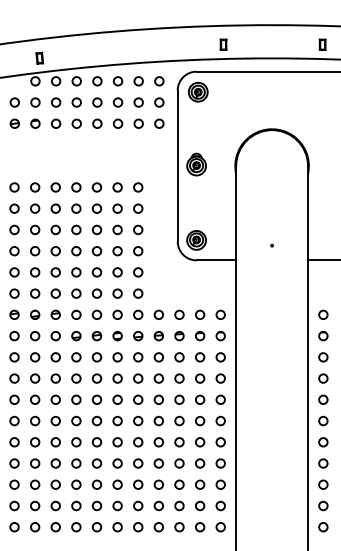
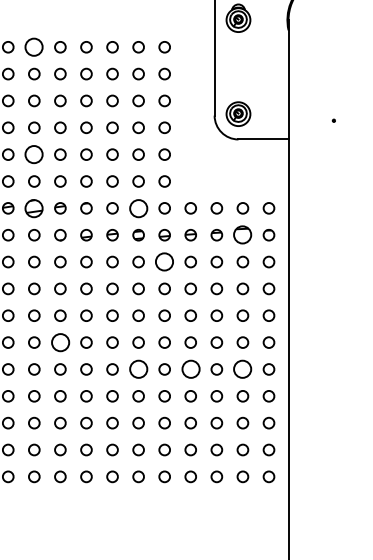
circle: (35, 187) -> (34, 47), size x1.6
circle: (35, 272) -> (34, 154), size x1.6
part: (35, 314) -> (34, 207), size x1.6
circle: (117, 314) -> (138, 207), size x1.6
part: (200, 336) -> (243, 235), size x1.6
circle: (138, 357) -> (165, 262), size x1.6
circle: (55, 420) -> (60, 341), size x1.6
circle: (117, 442) -> (138, 369), size x1.6
circle: (158, 442) -> (190, 369), size x1.6
circle: (200, 442) -> (243, 369), size x1.6

